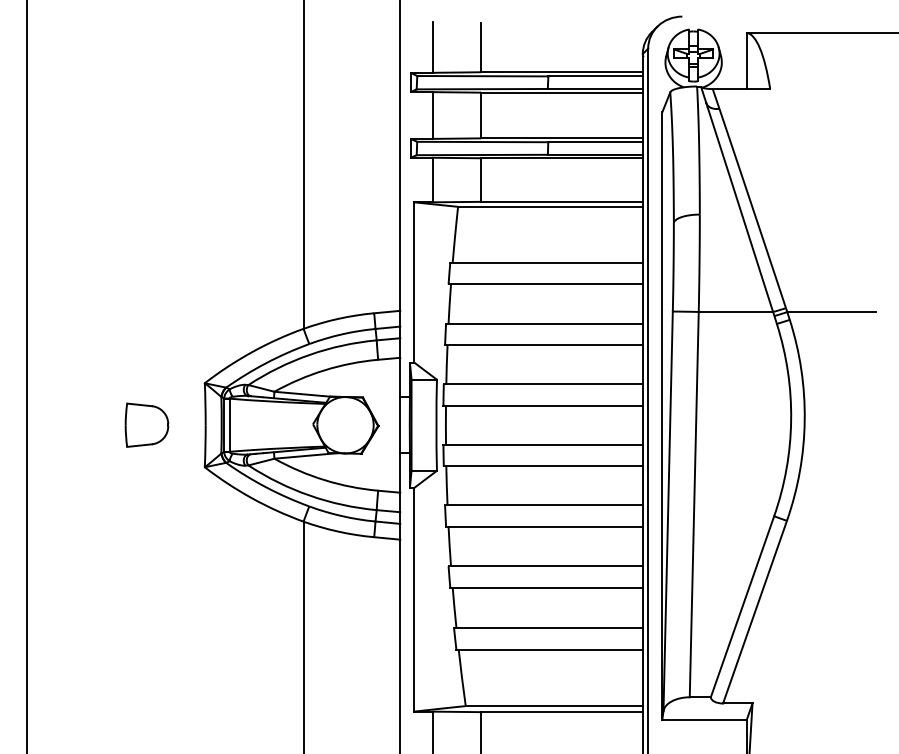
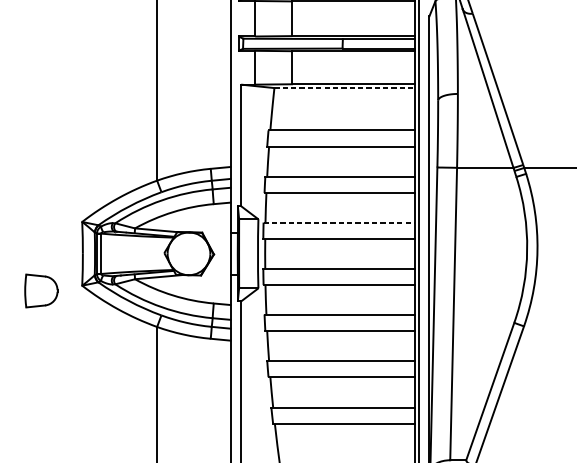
line: (550, 206) -> (344, 87), solid -> dashed
line: (543, 384) -> (339, 222), solid -> dashed
part: (146, 424) -> (40, 290), moved

